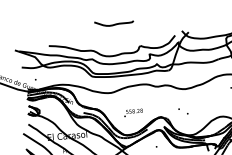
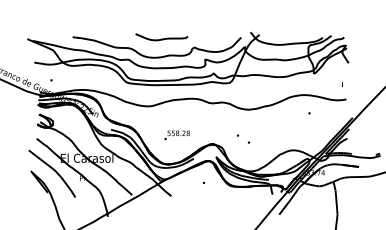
curve: (114, 24) -> (161, 38), moved

